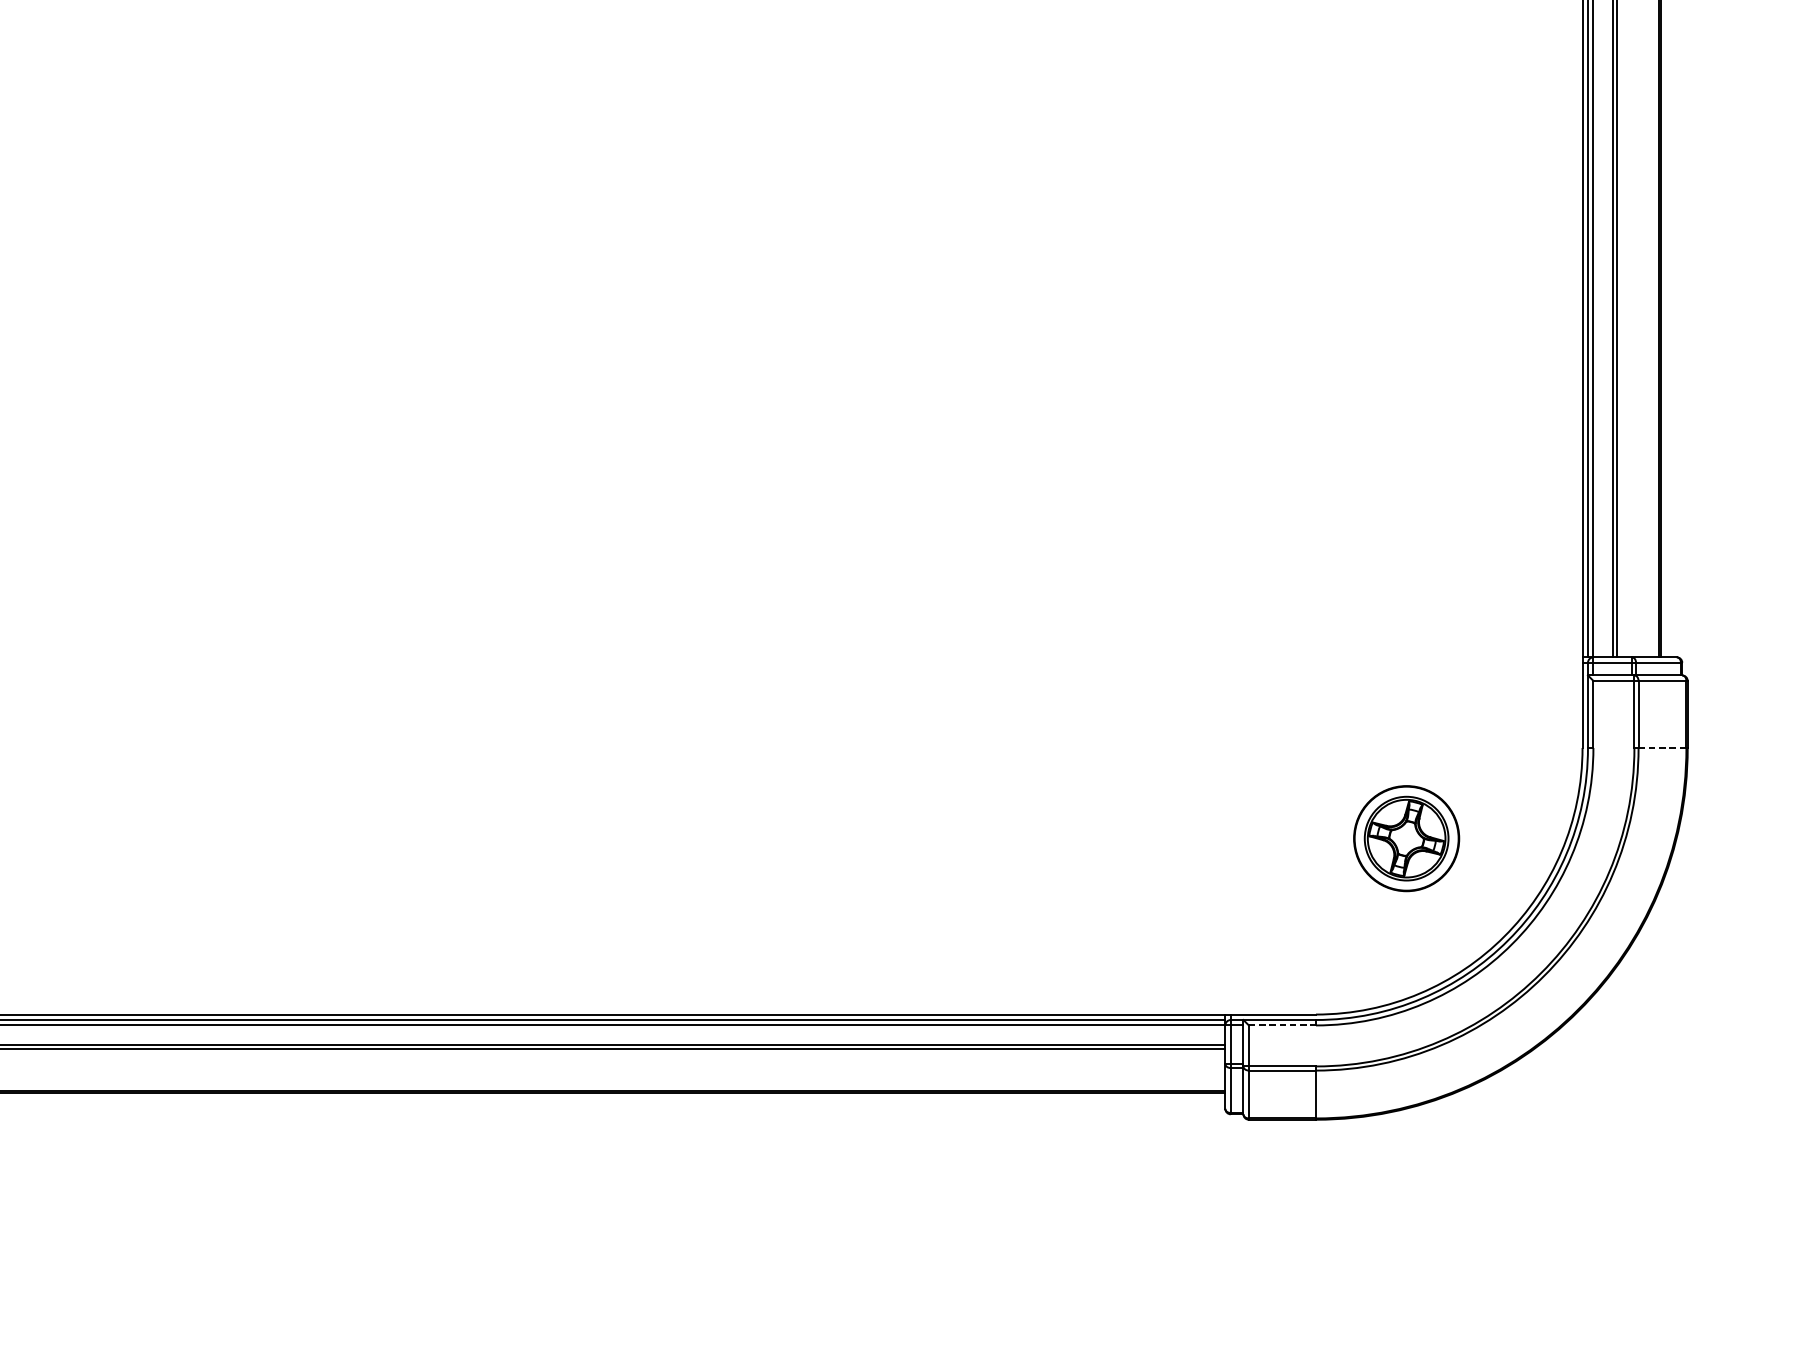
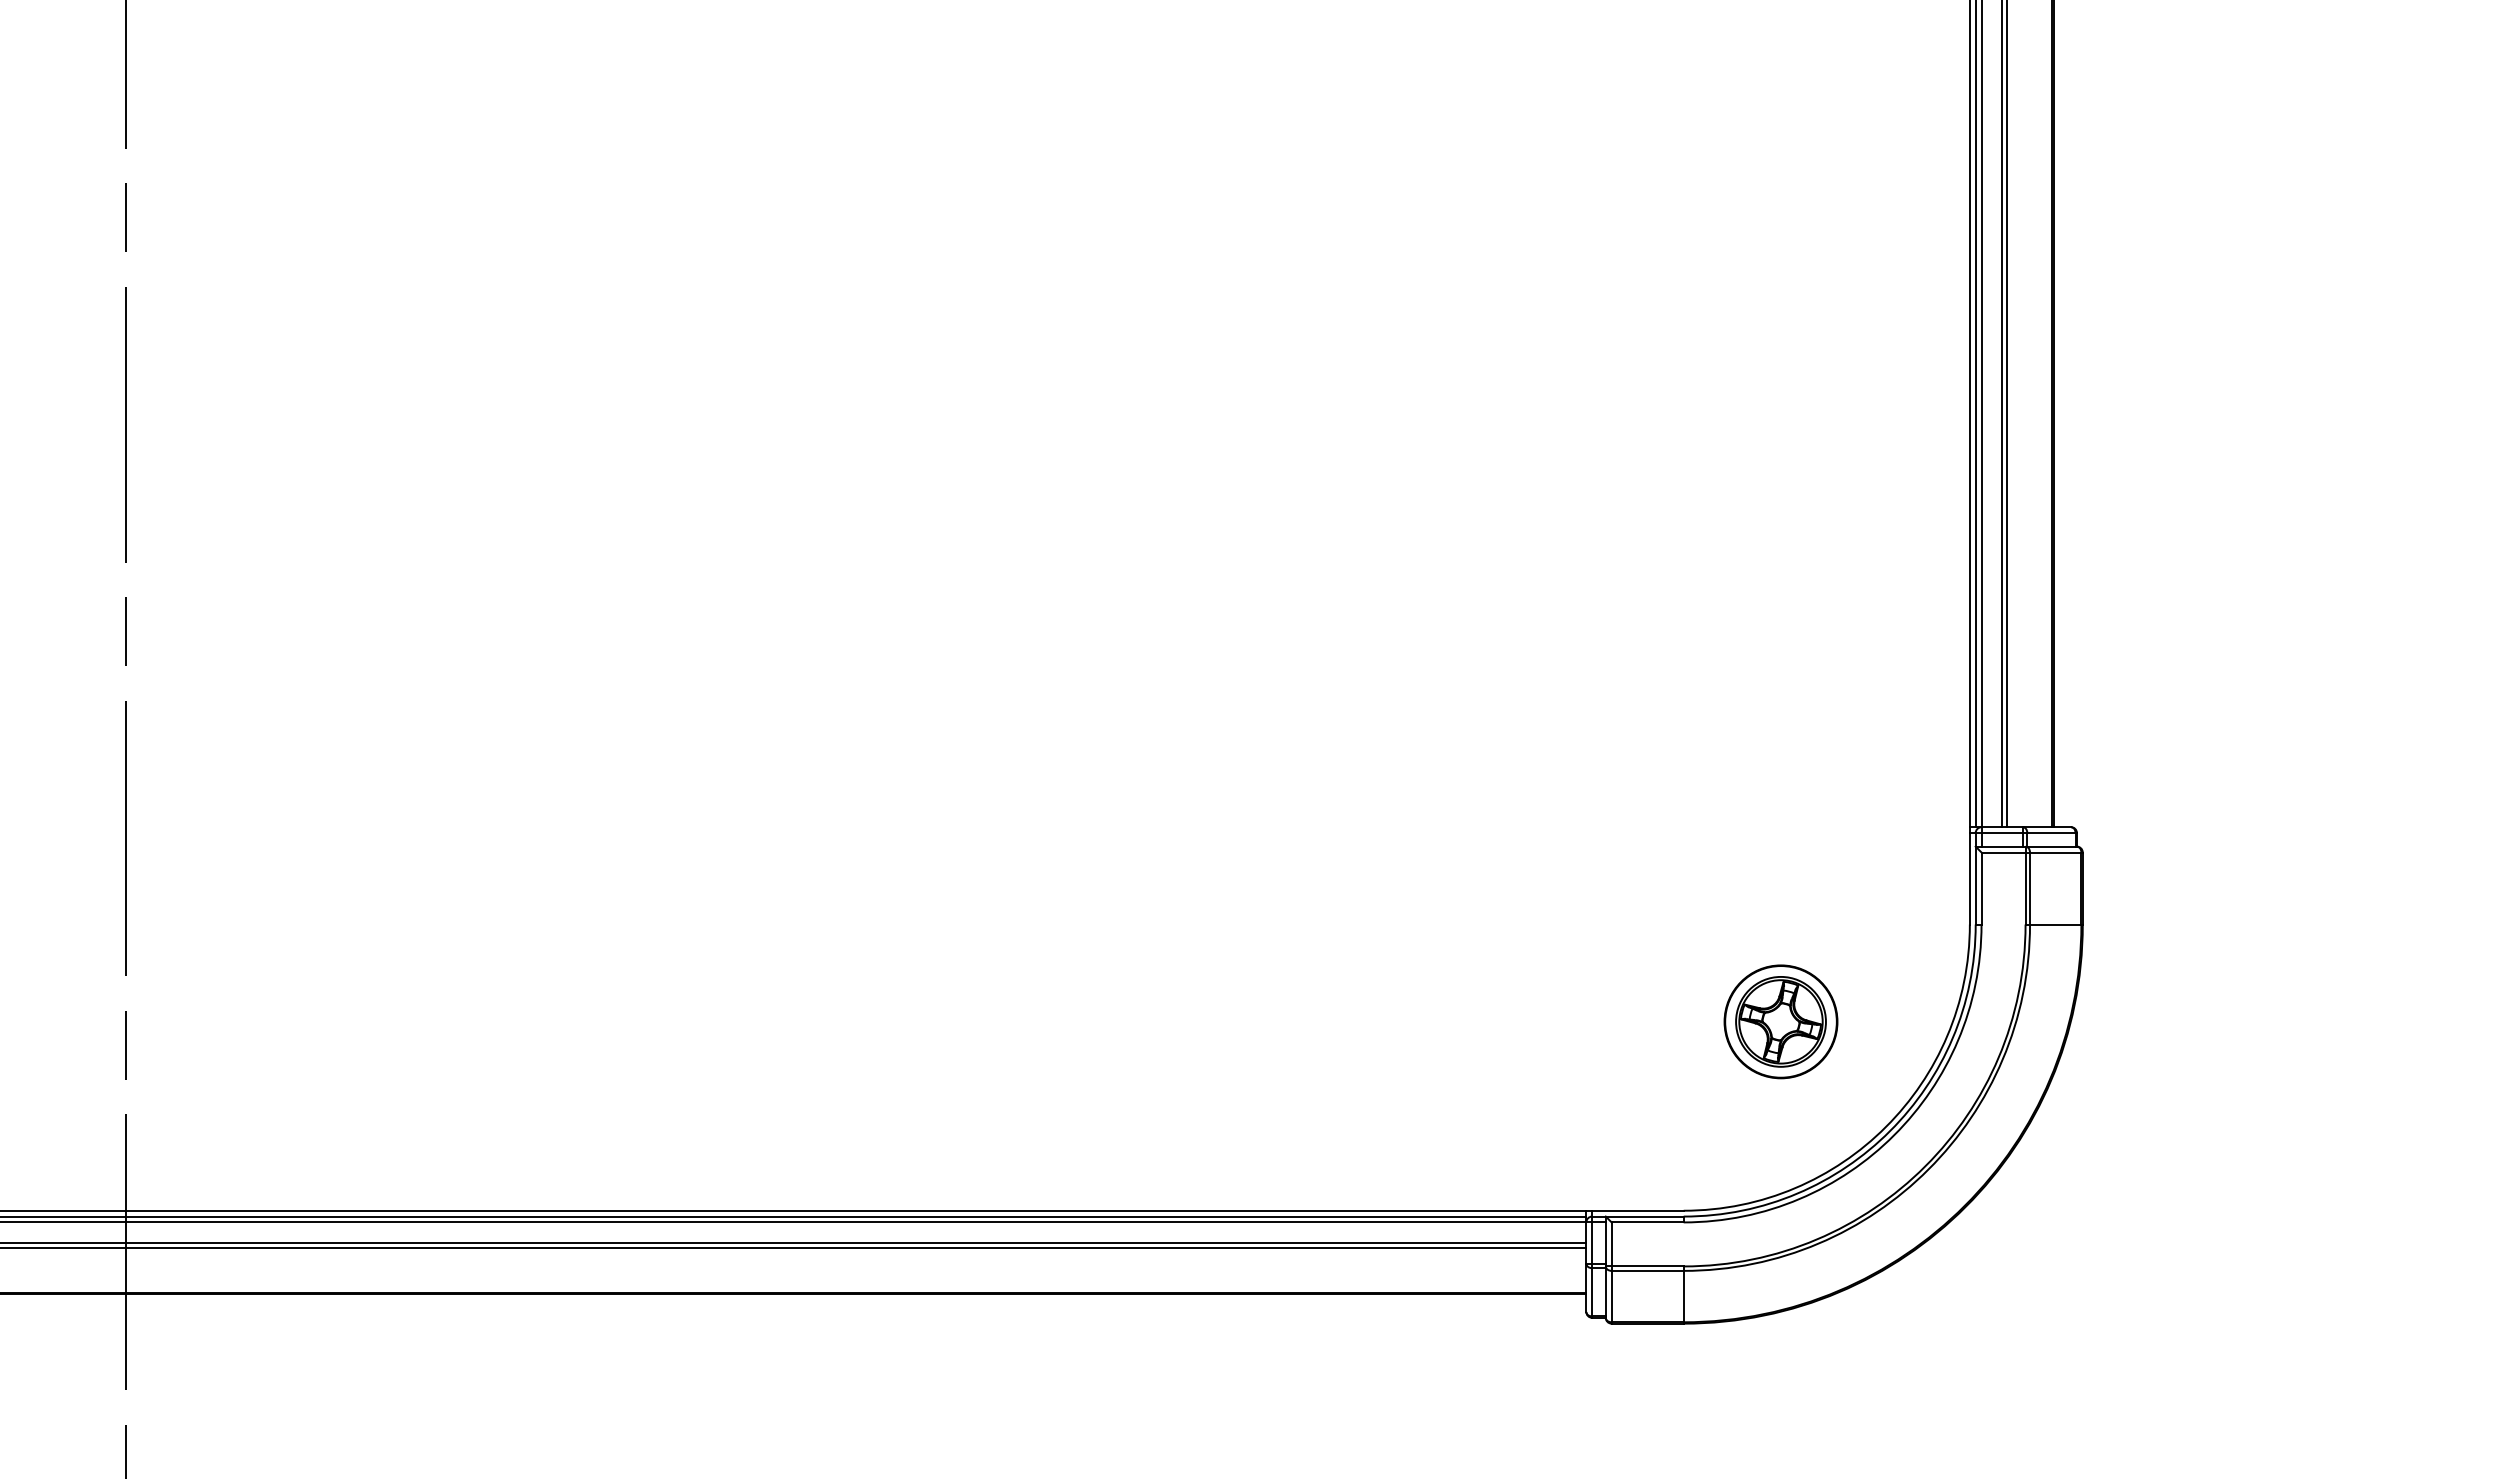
line: (1662, 747) -> (2055, 924), dashed -> solid
line: (1283, 1025) -> (1648, 1222), dashed -> solid

